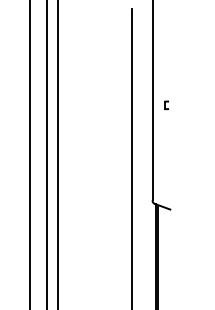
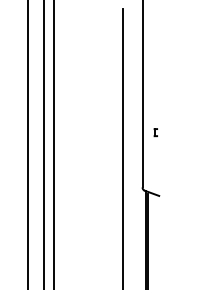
part: (166, 105) -> (155, 132), moved

